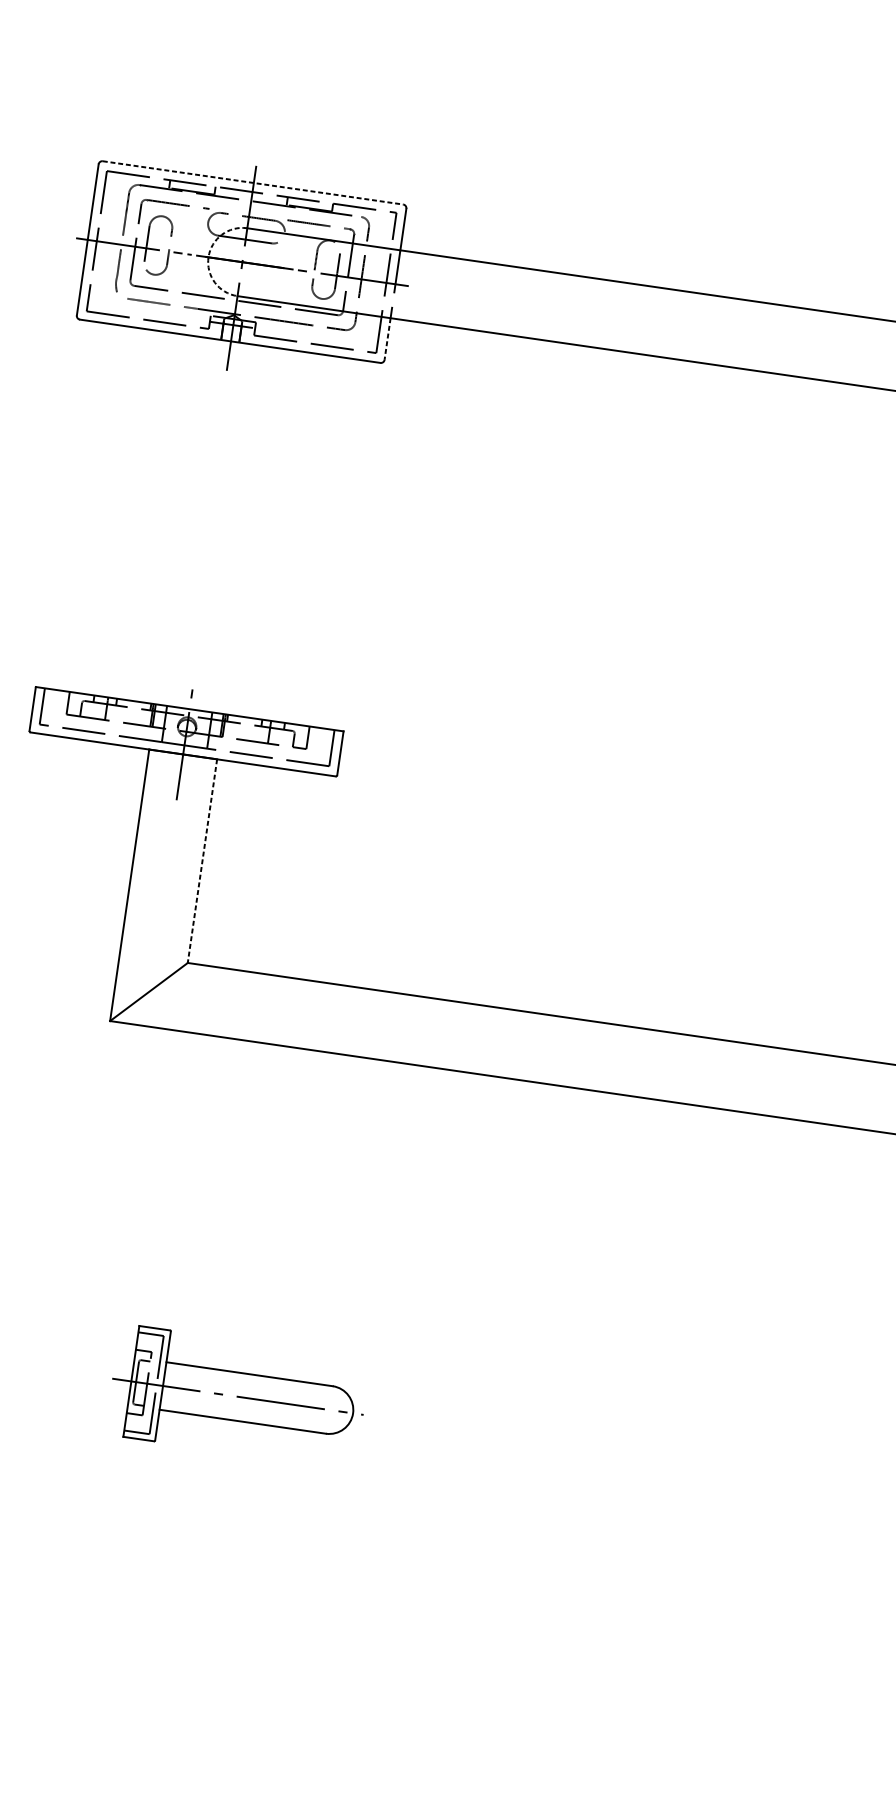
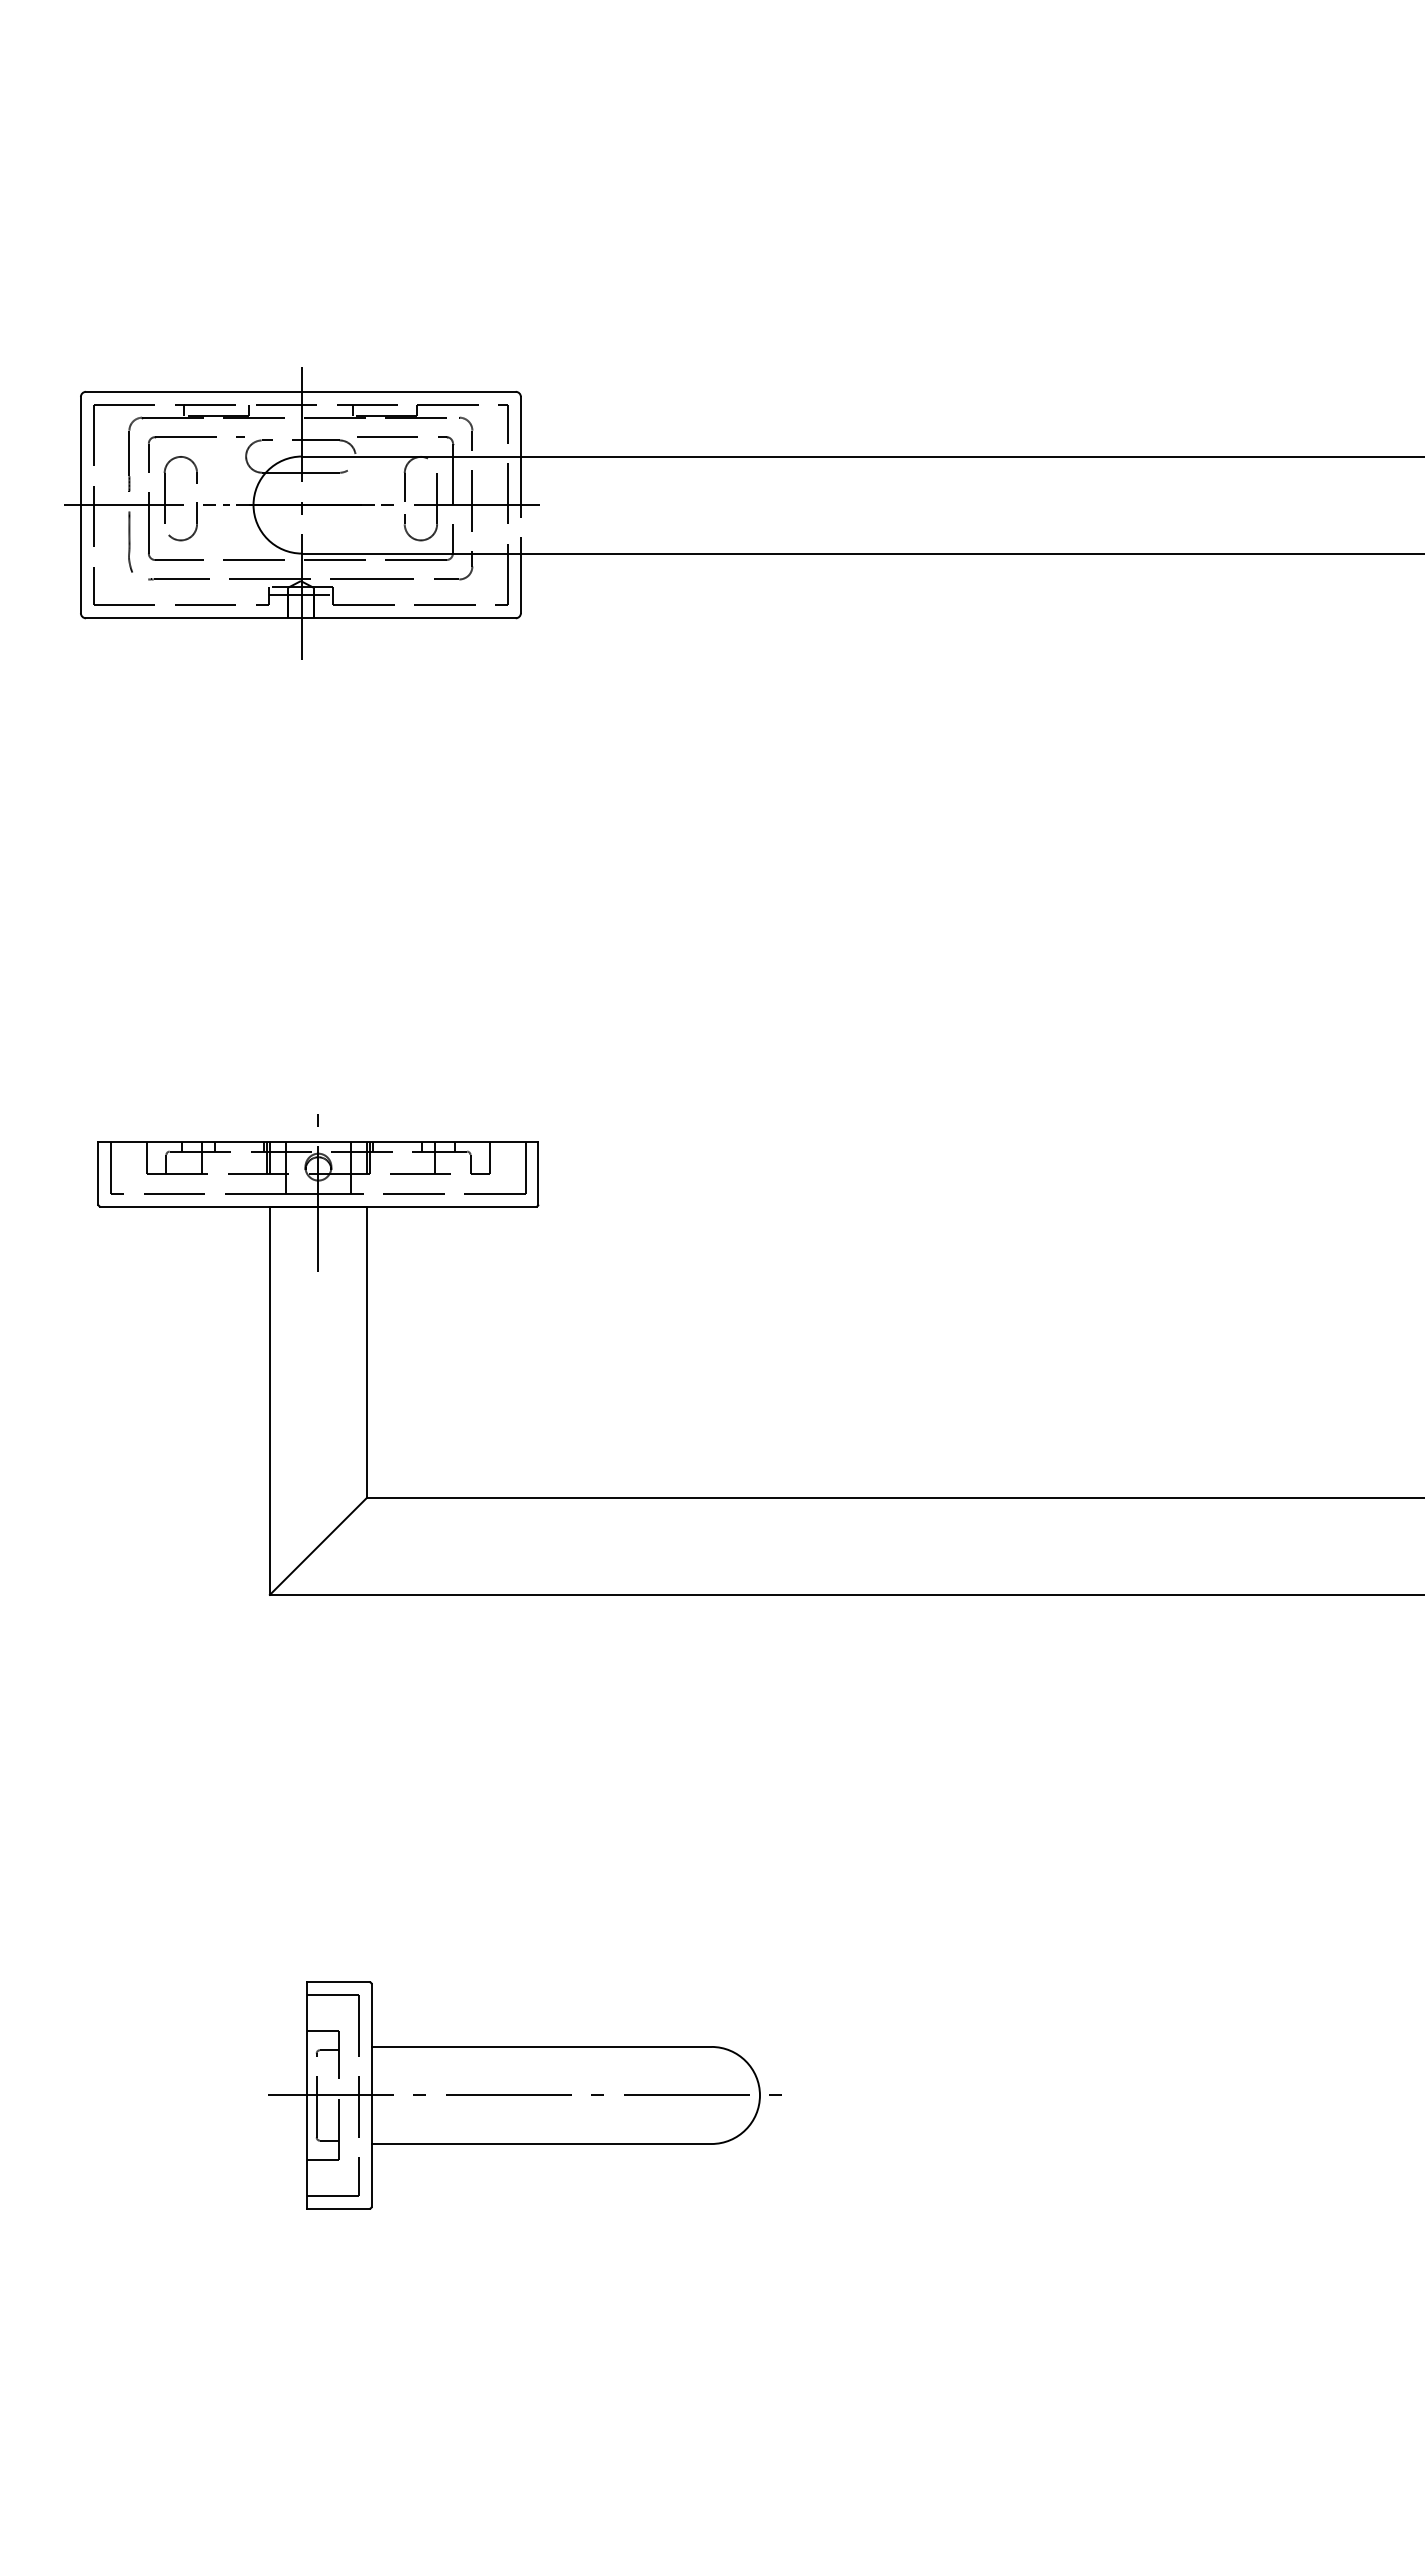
line: (252, 182) -> (300, 391), dashed -> solid
arc: (208, 257) -> (253, 505), dashed -> solid
line: (387, 339) -> (520, 583), dashed -> solid
line: (202, 861) -> (366, 1352), dashed -> solid
part: (237, 1396) -> (524, 2095), size x1.43

